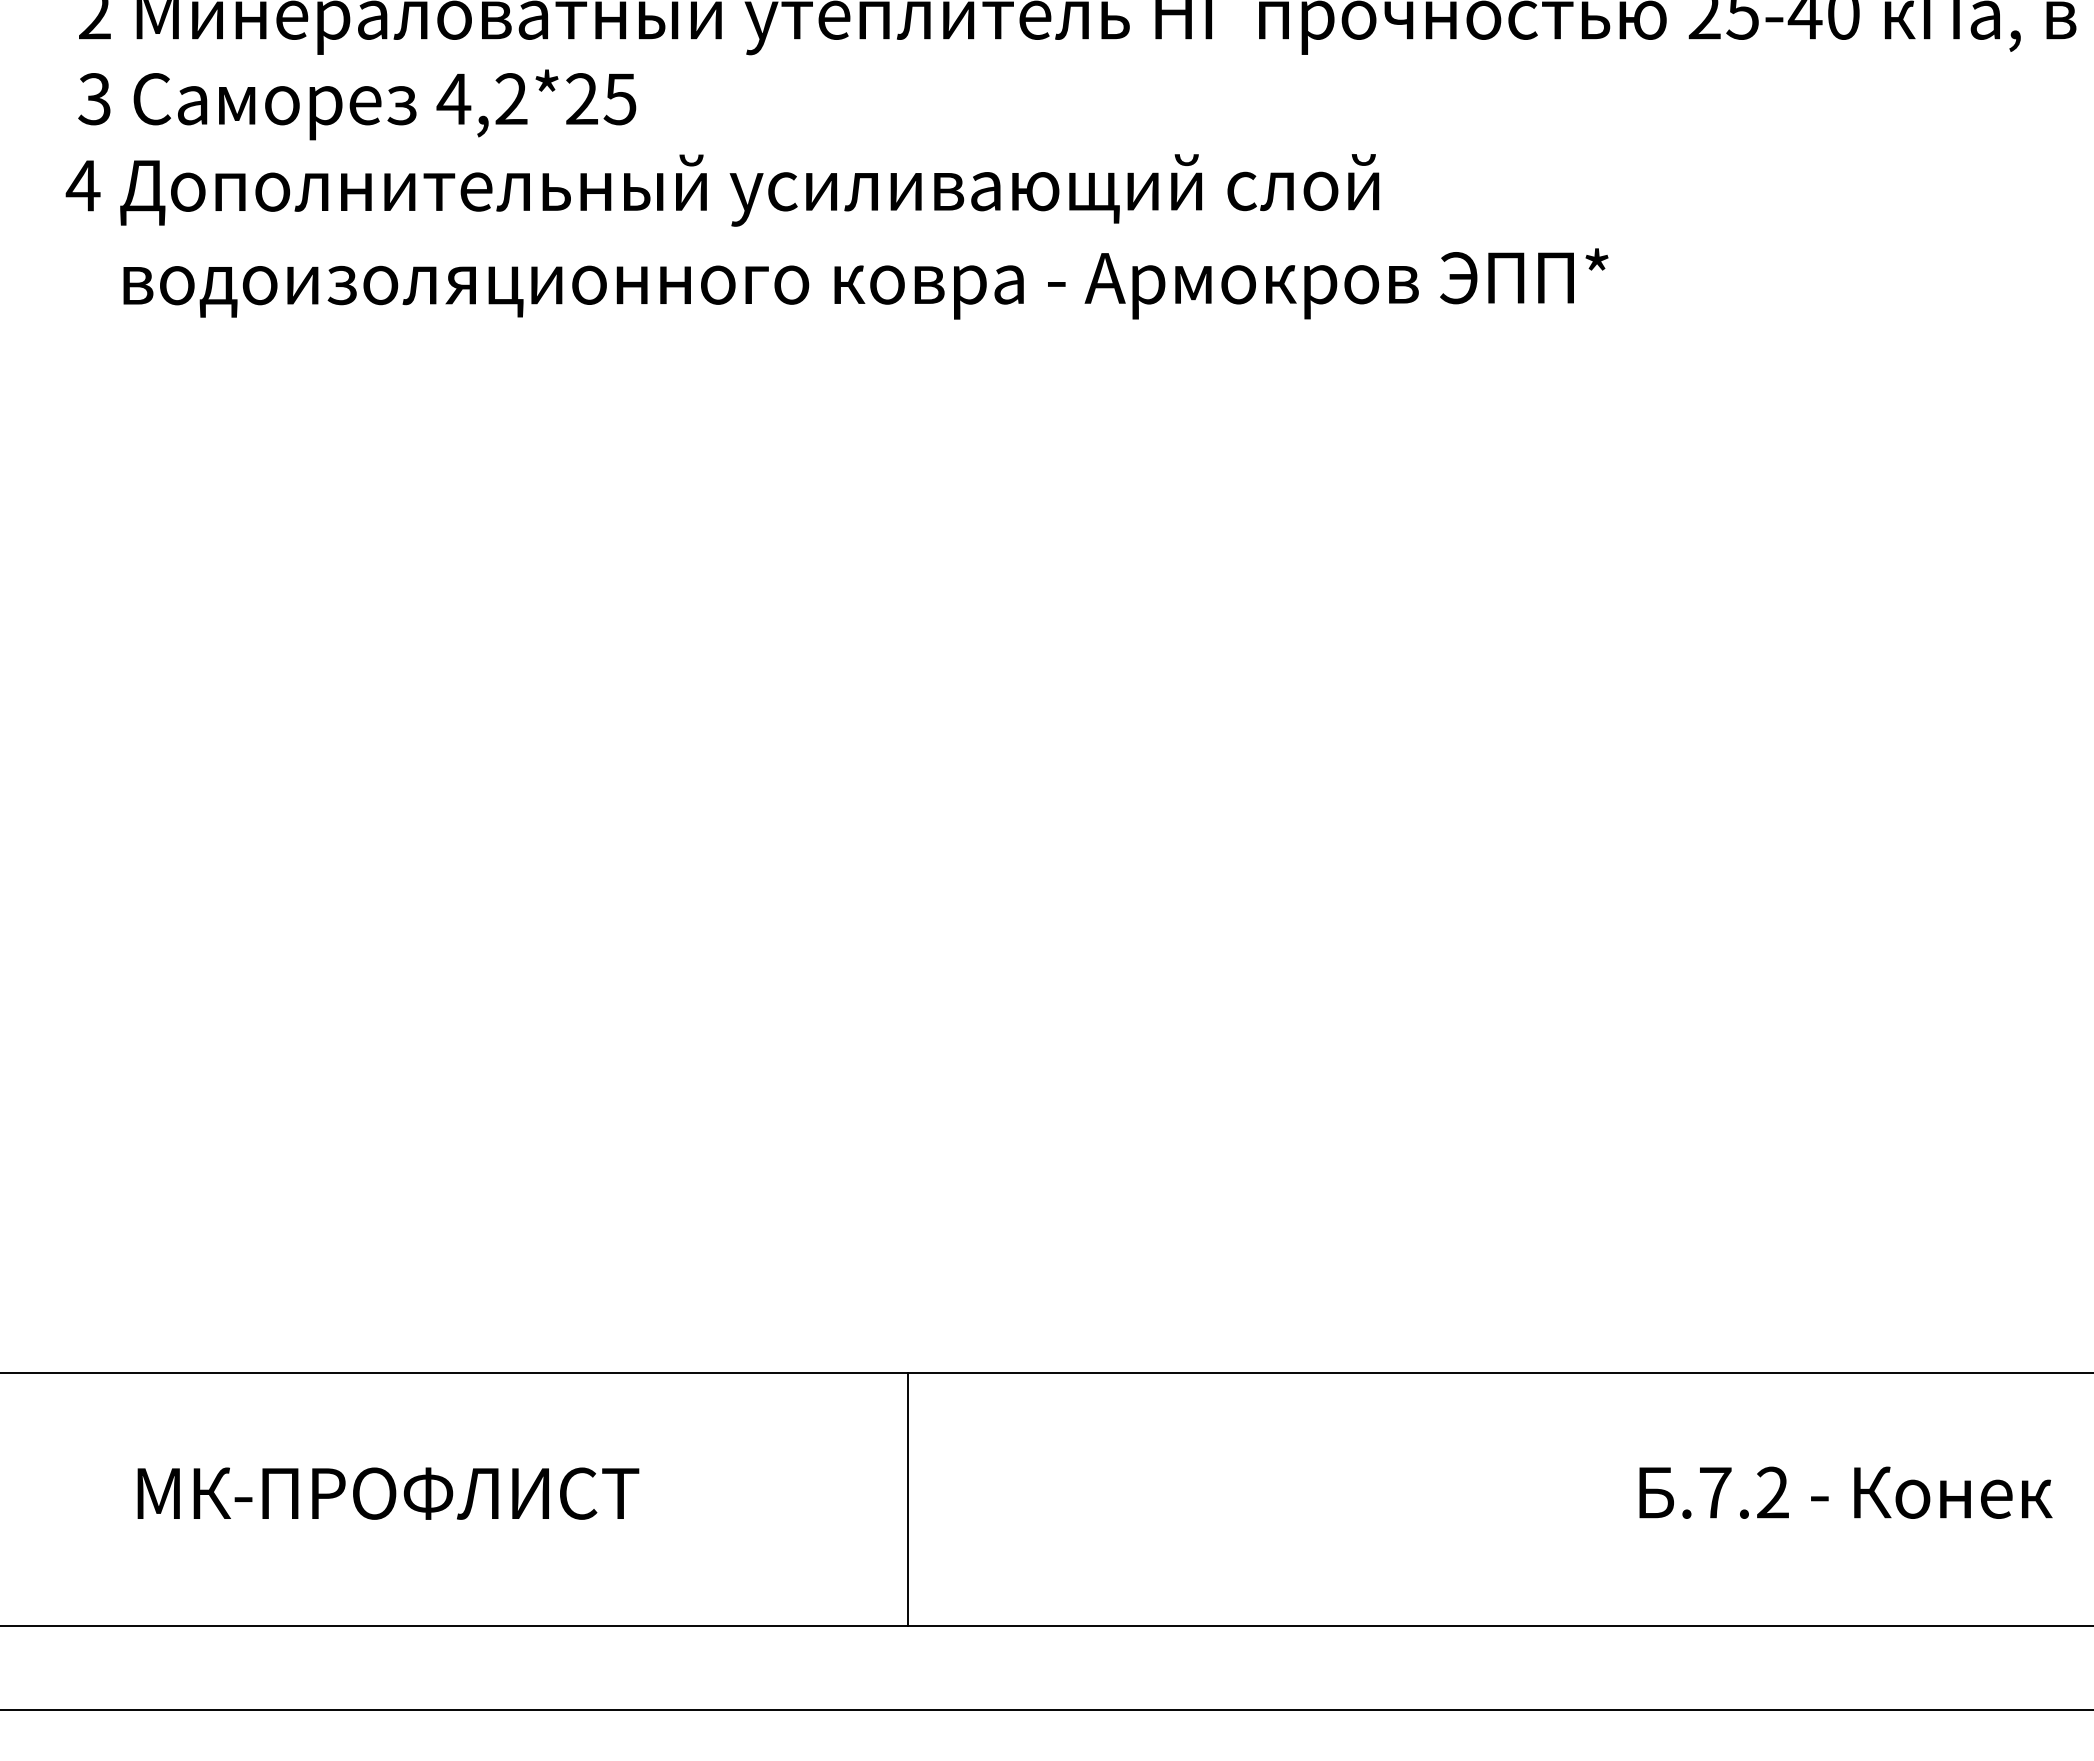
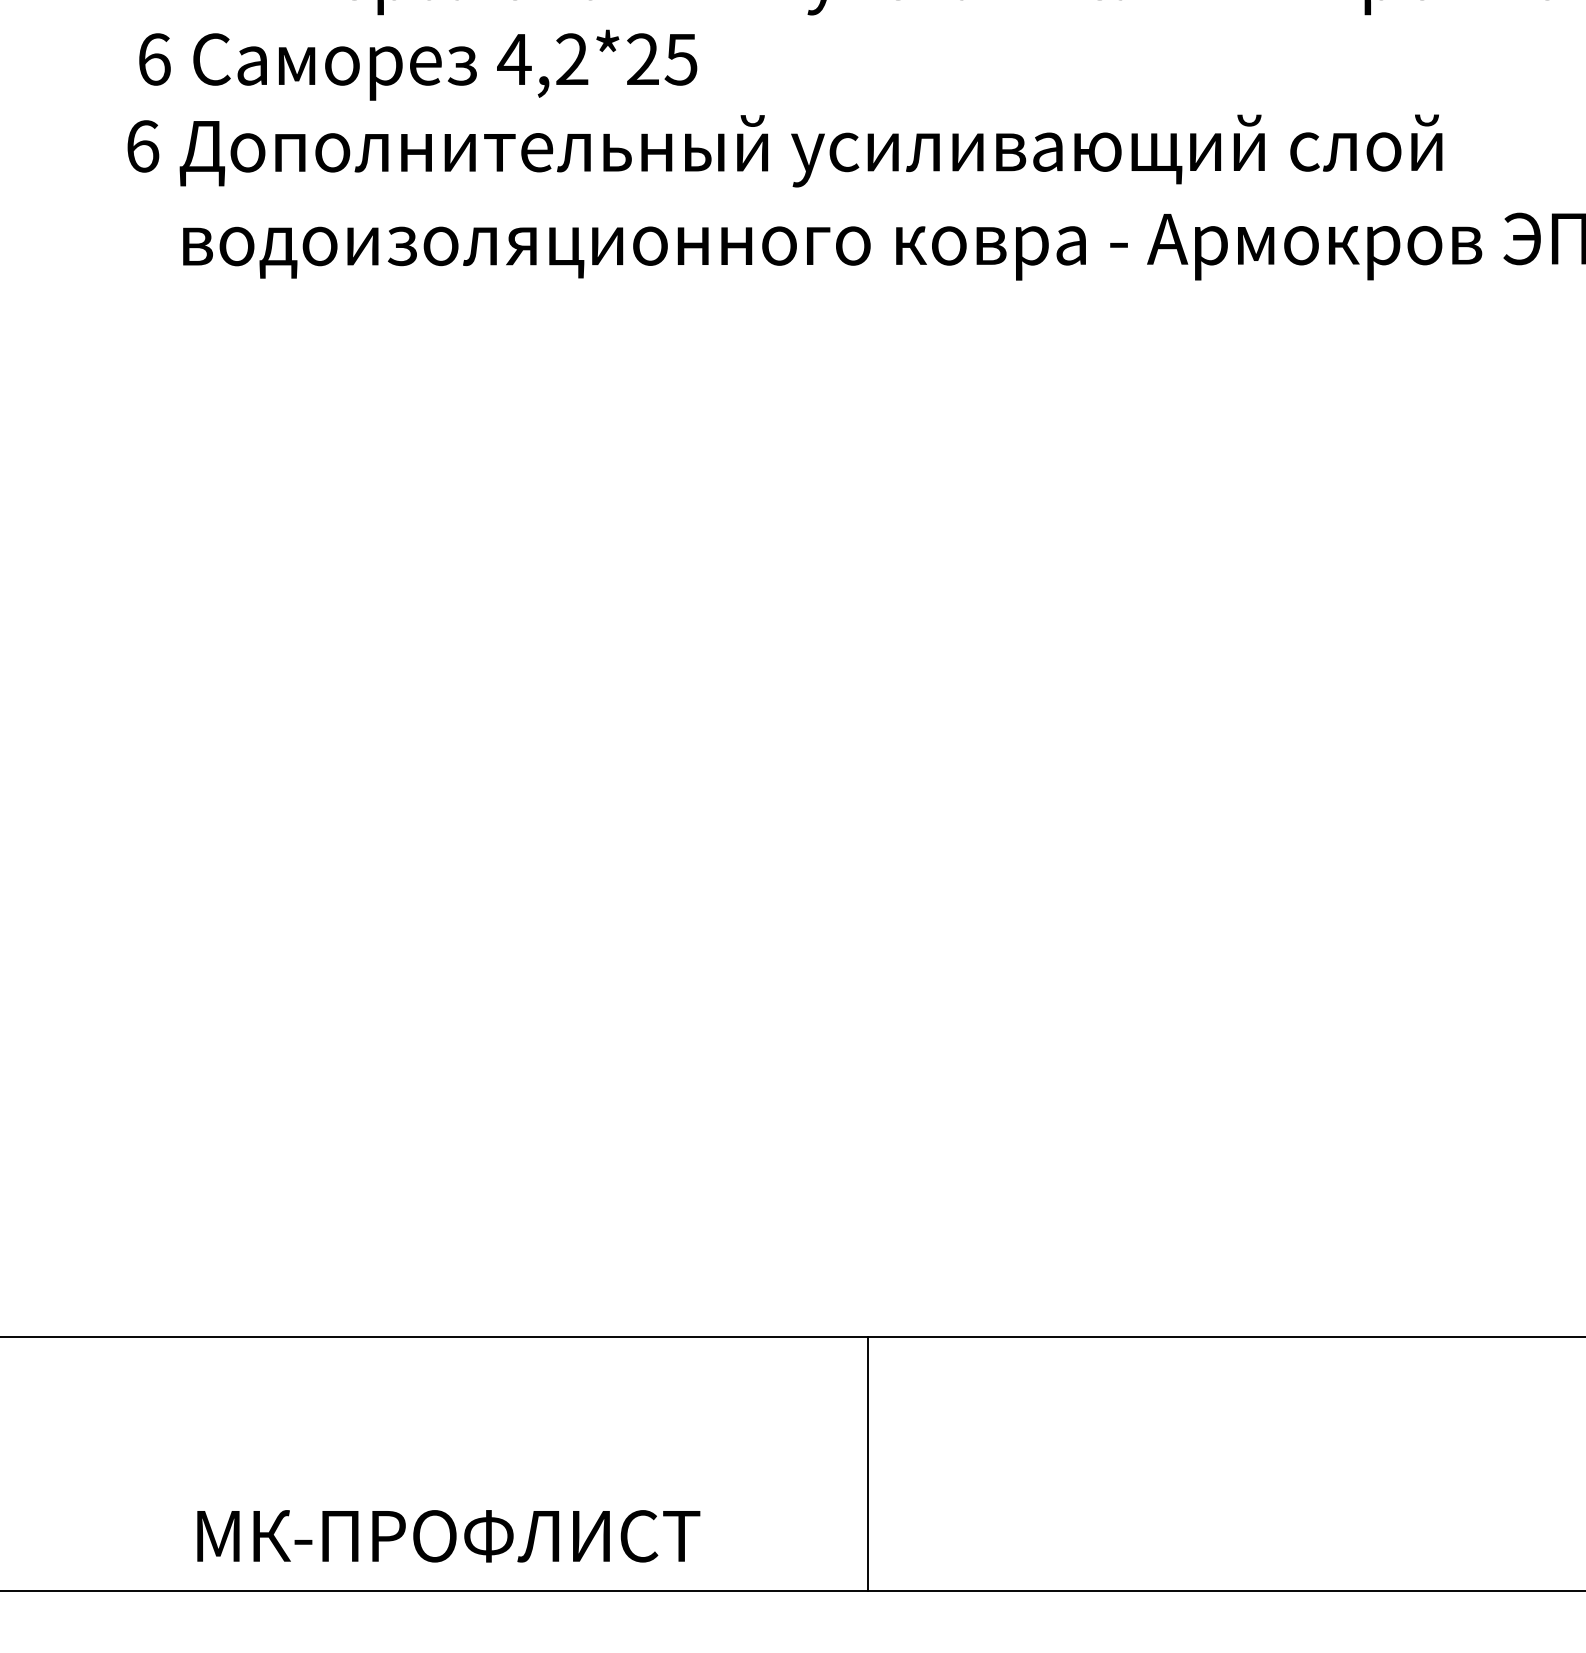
text: (94, 99) -> (153, 59), 3 -> 6
text: (82, 185) -> (141, 146), 4 -> 6
text: (388, 1493) -> (448, 1536), moved
line: (907, 1498) -> (868, 1462), moved

